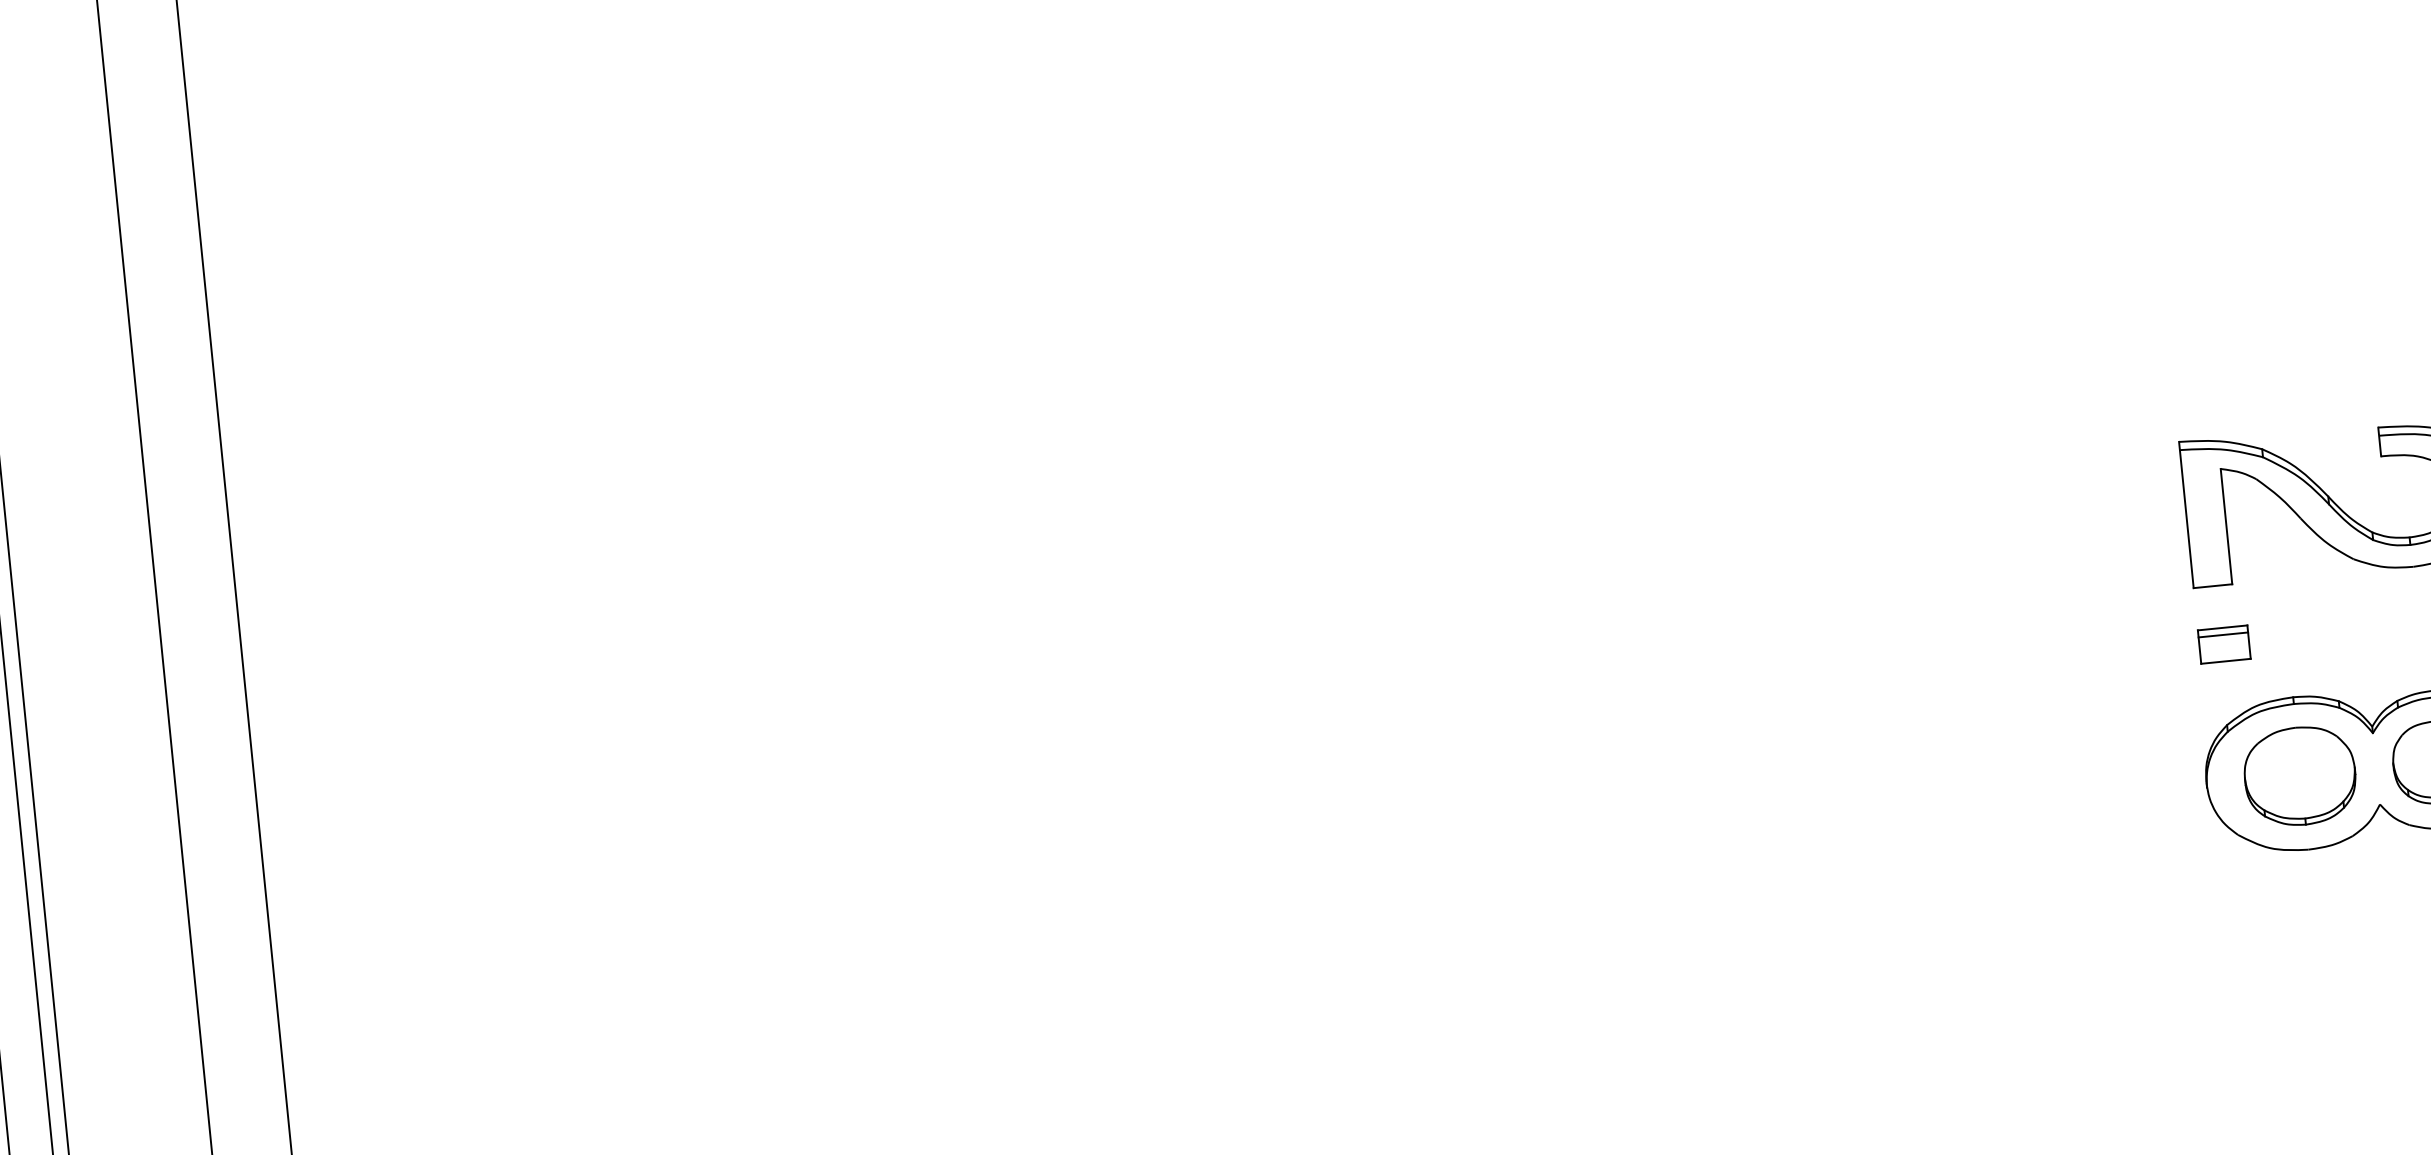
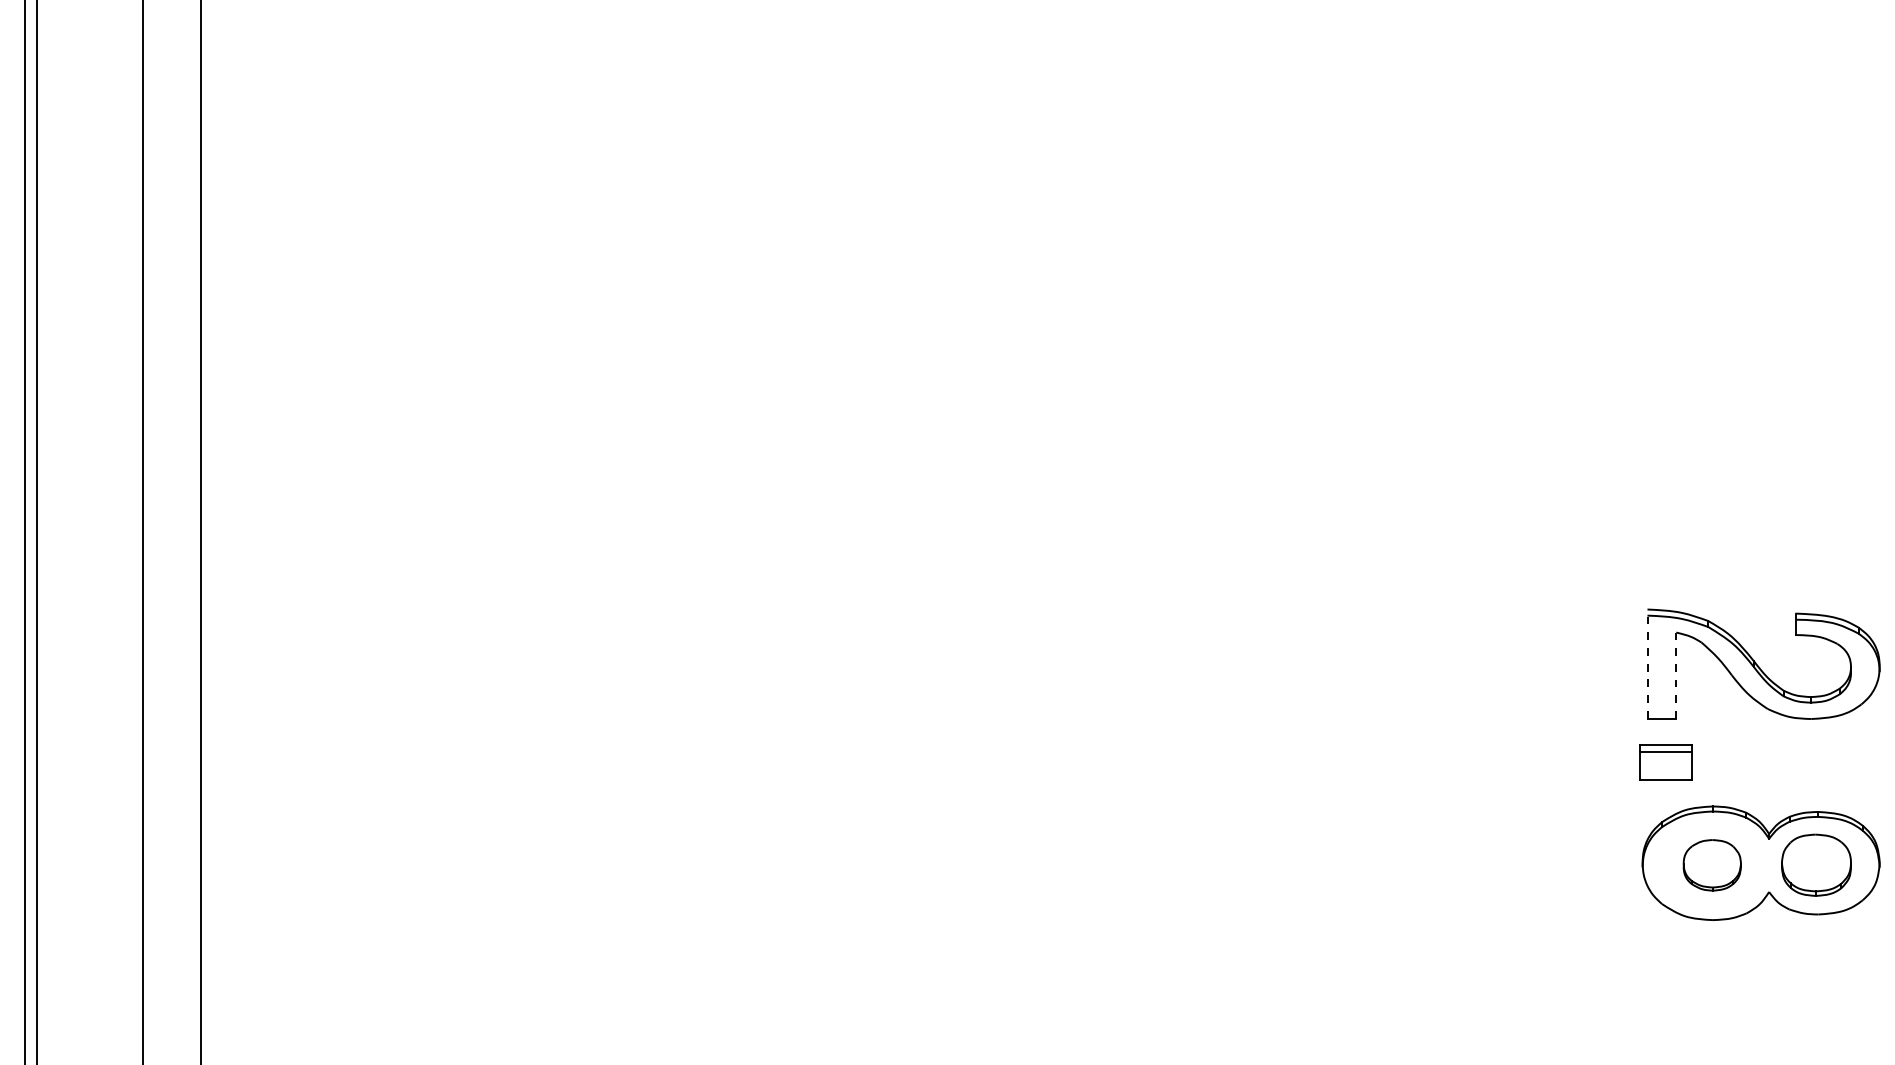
line: (2186, 515) -> (1647, 664), solid -> dashed
line: (2226, 526) -> (1676, 675), solid -> dashed
part: (2223, 644) -> (1665, 762), size x1.4
part: (2300, 776) -> (1712, 865), size x0.7

